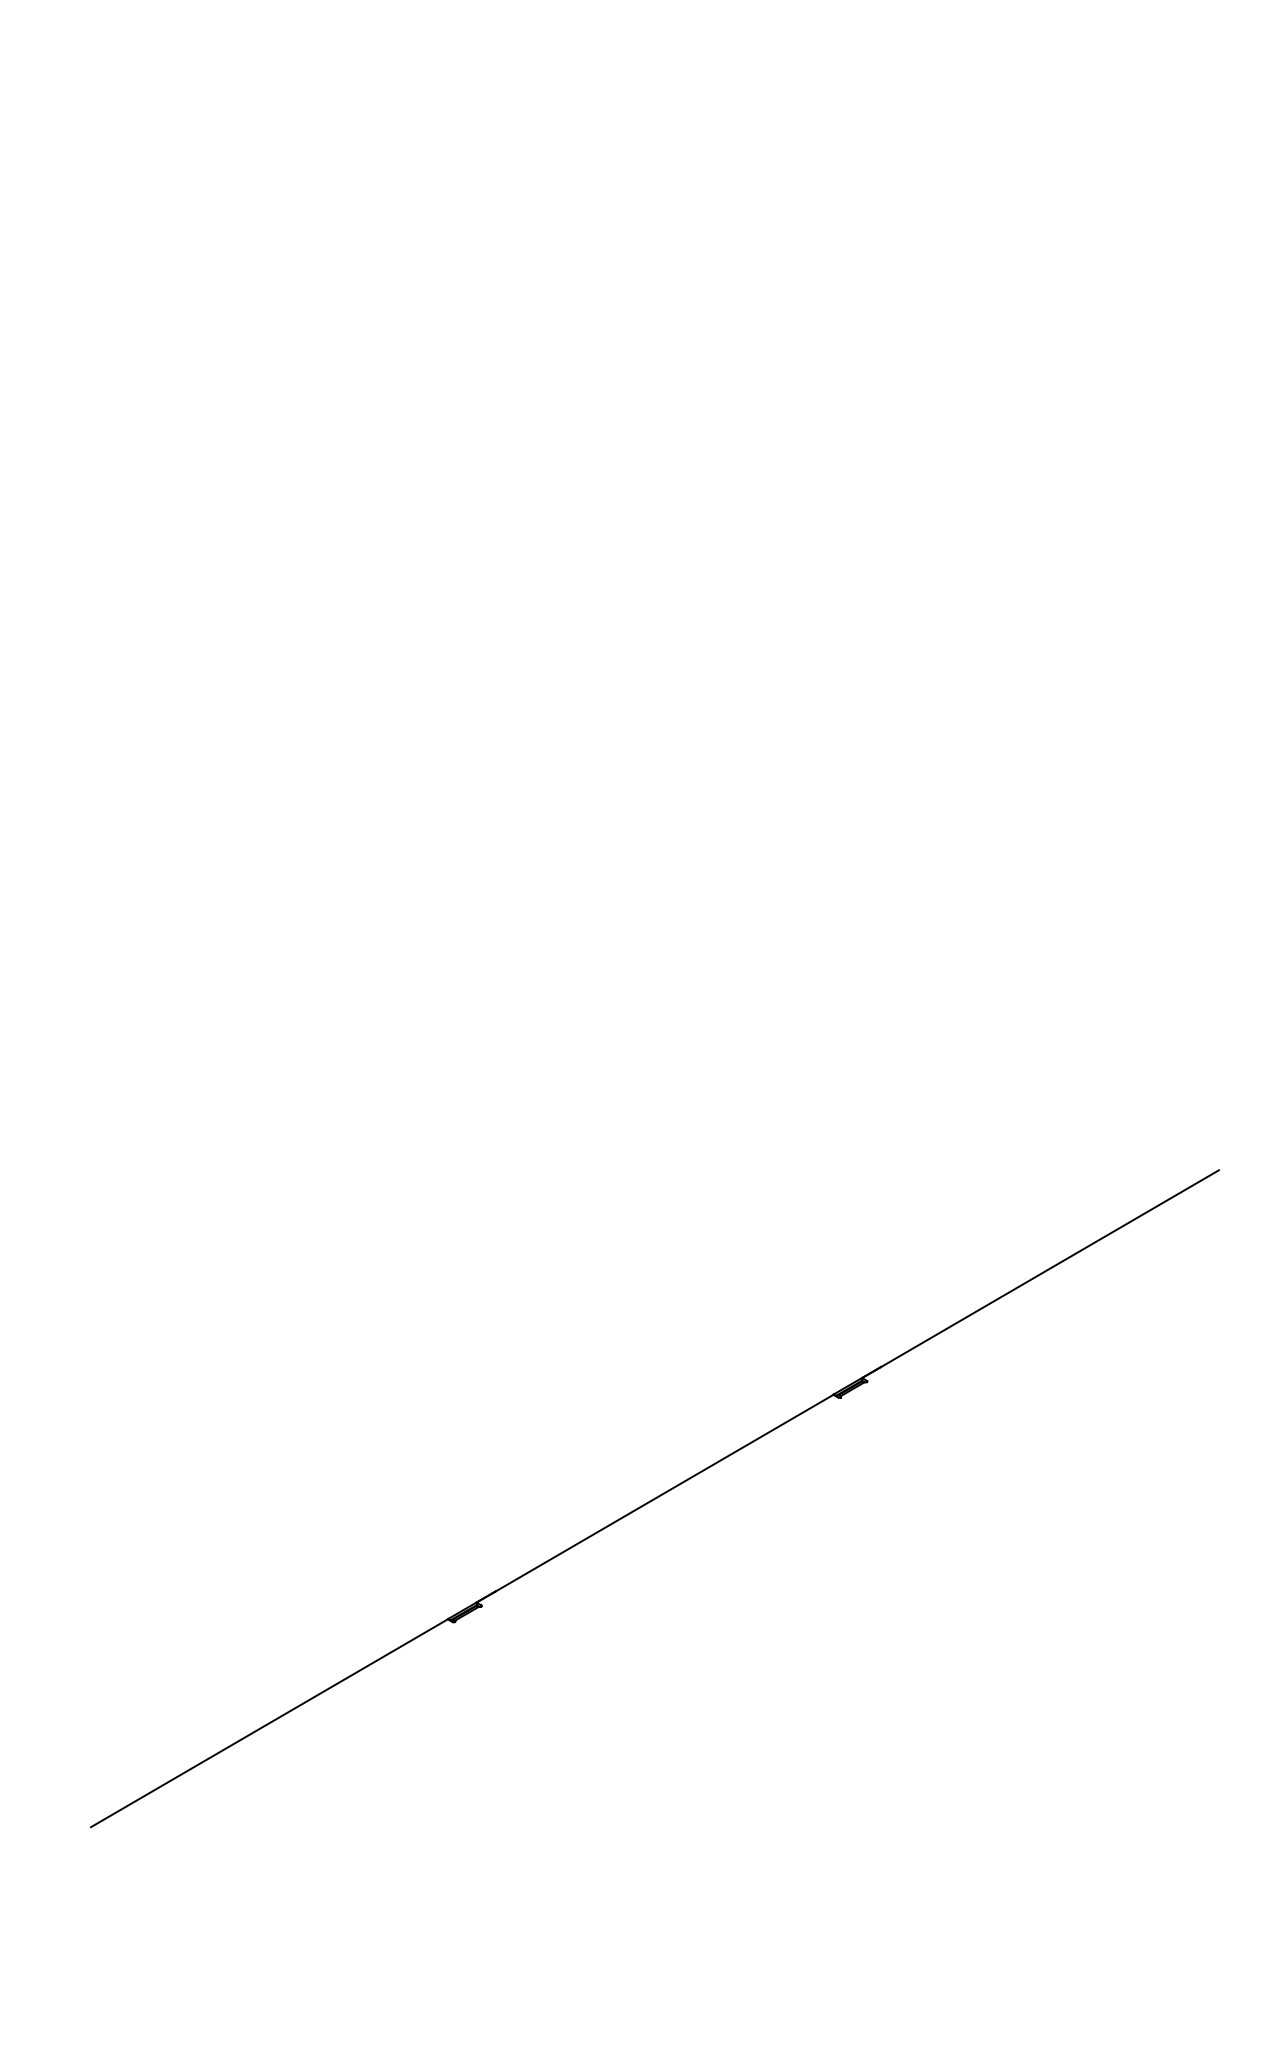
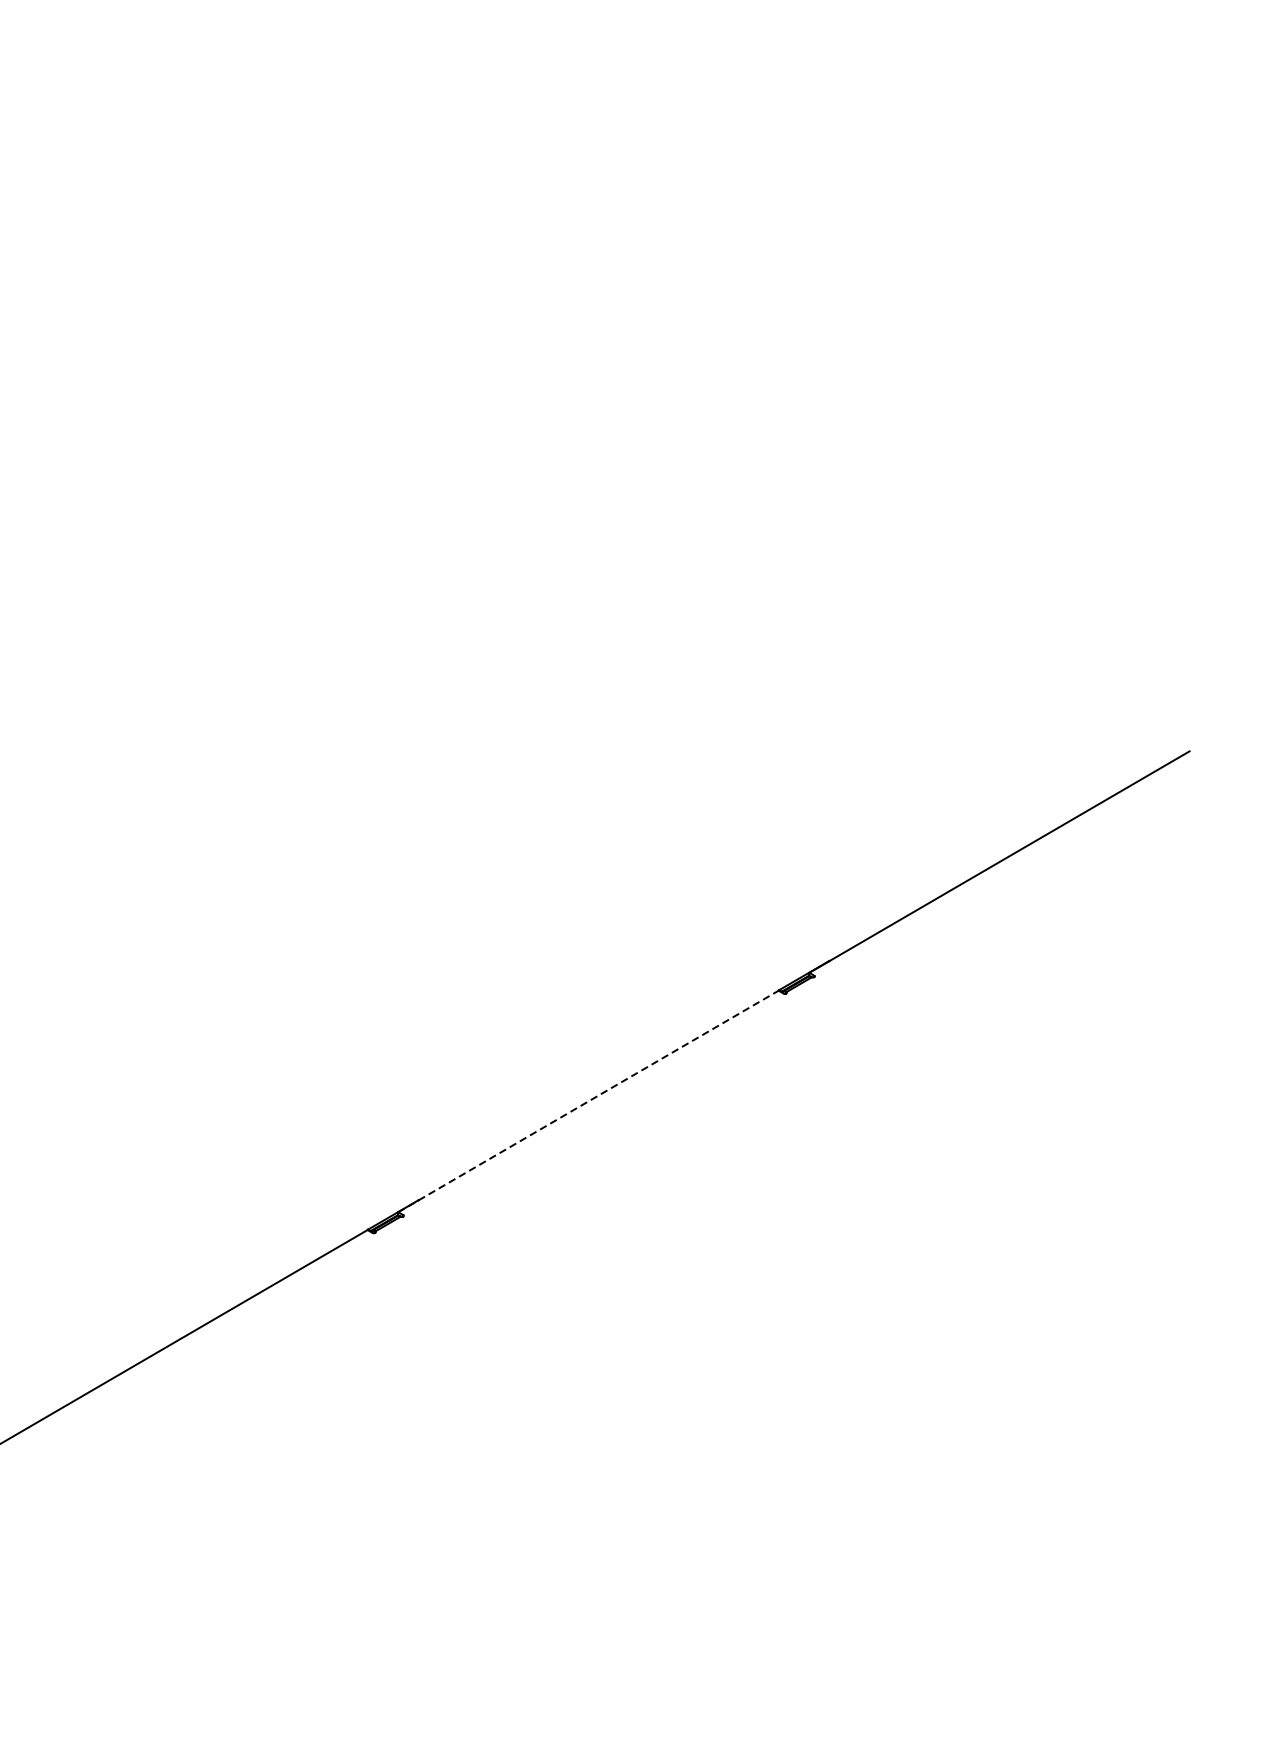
line: (655, 1498) -> (588, 1101), solid -> dashed

